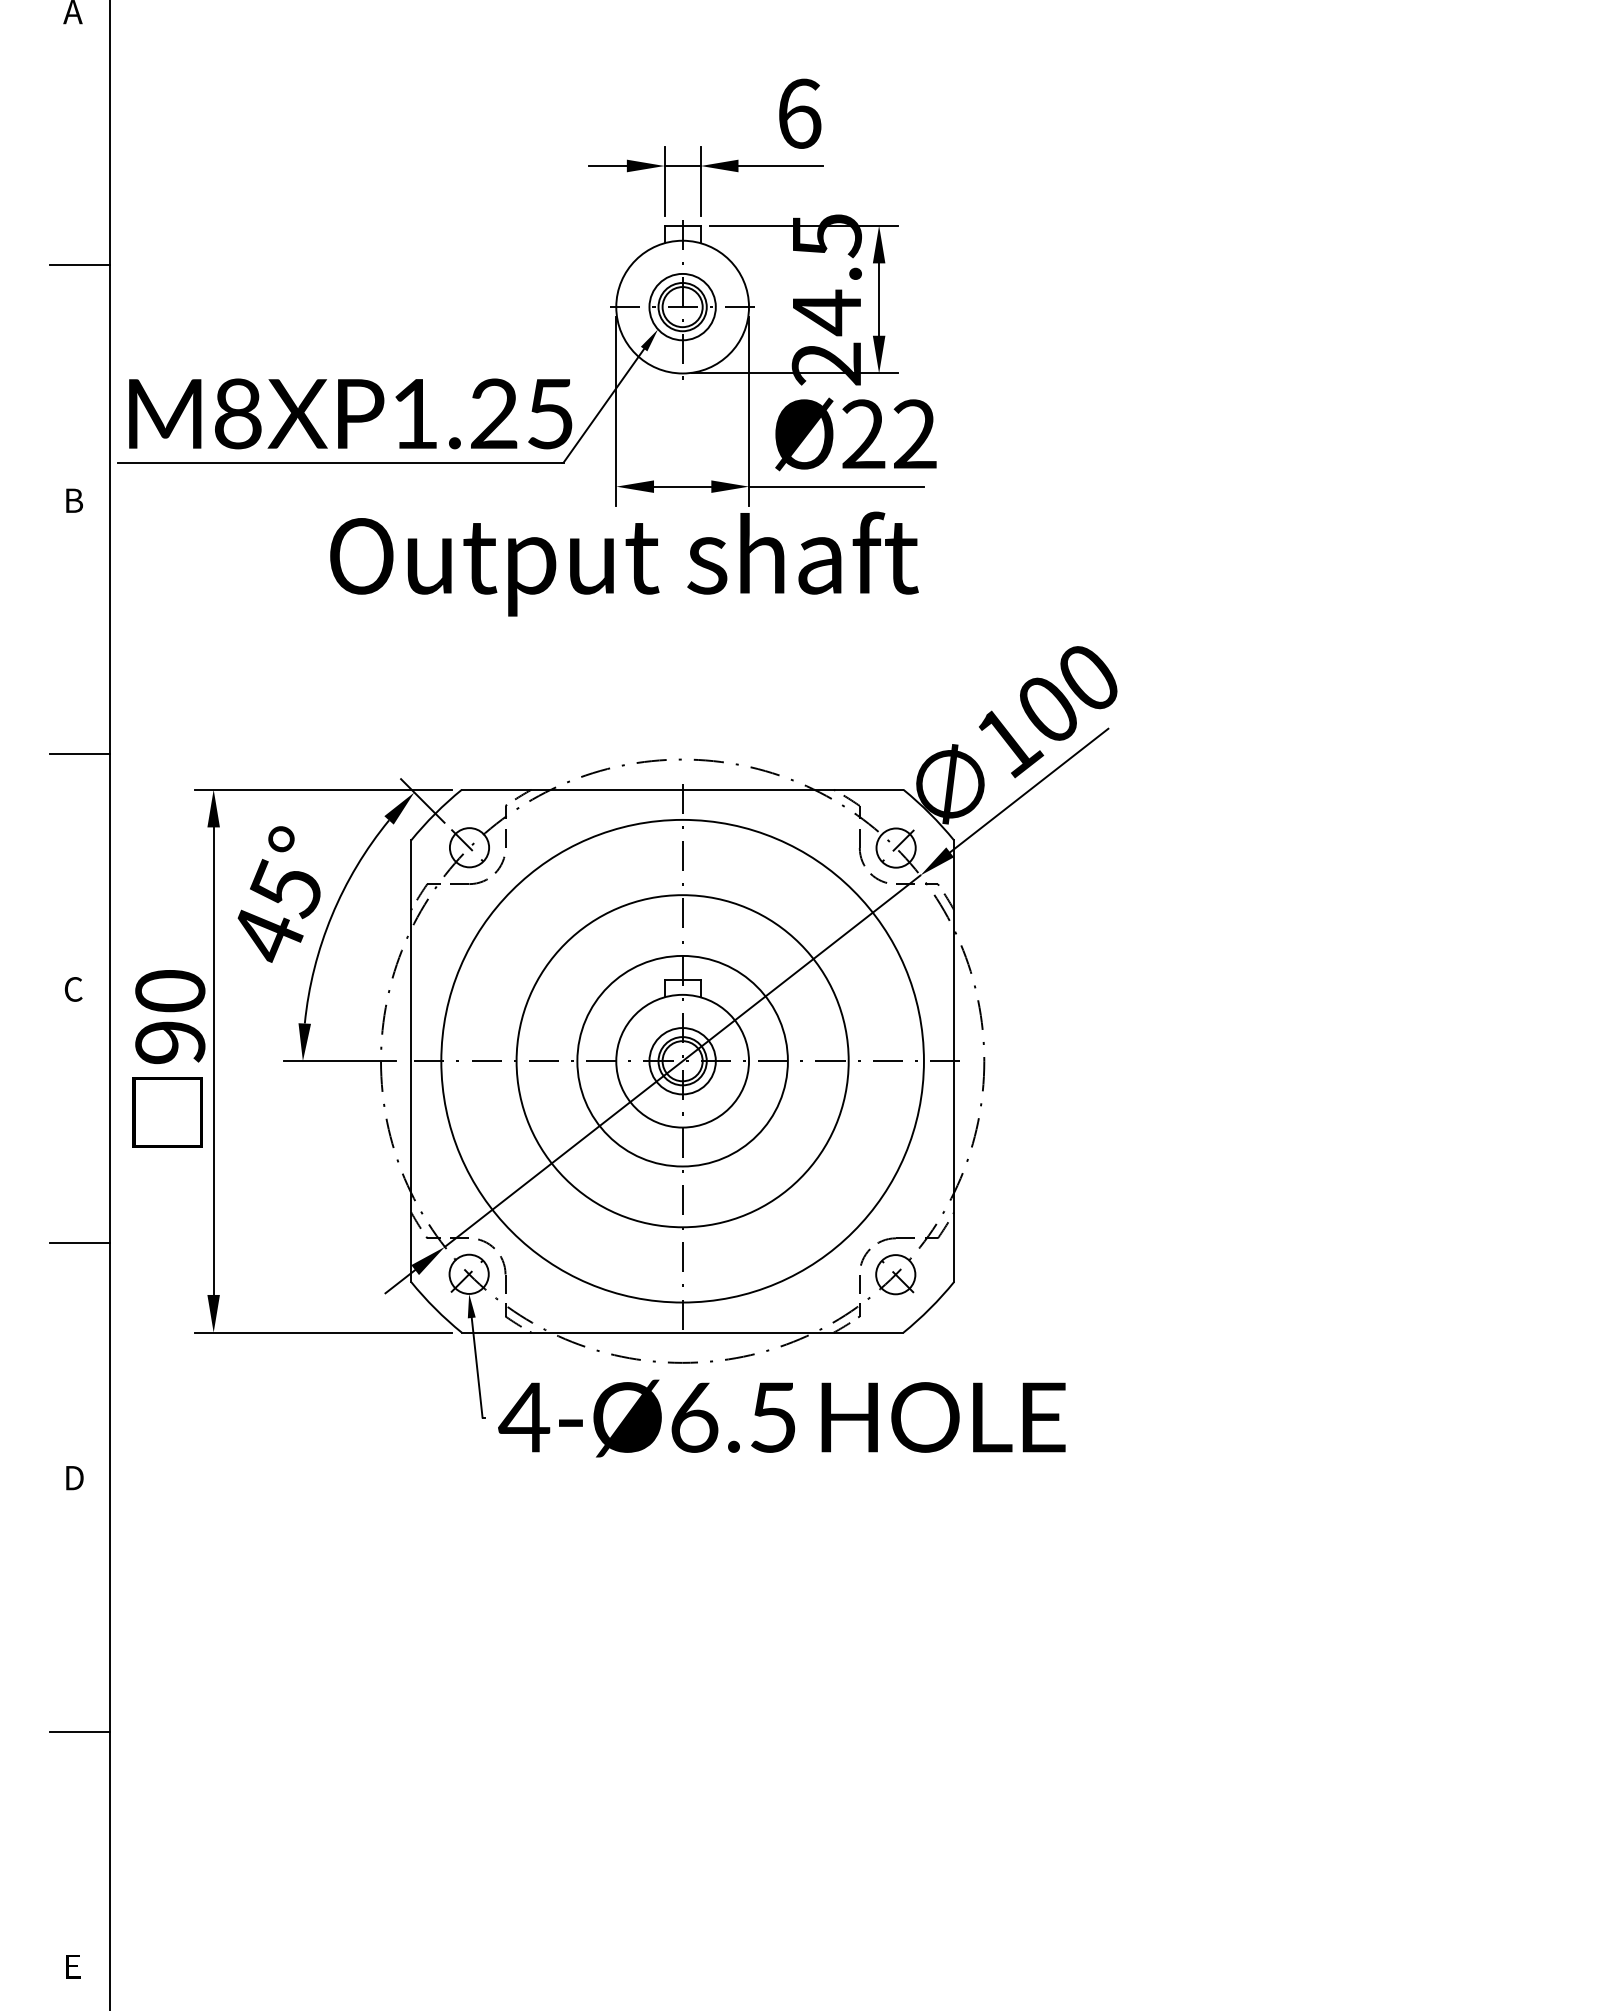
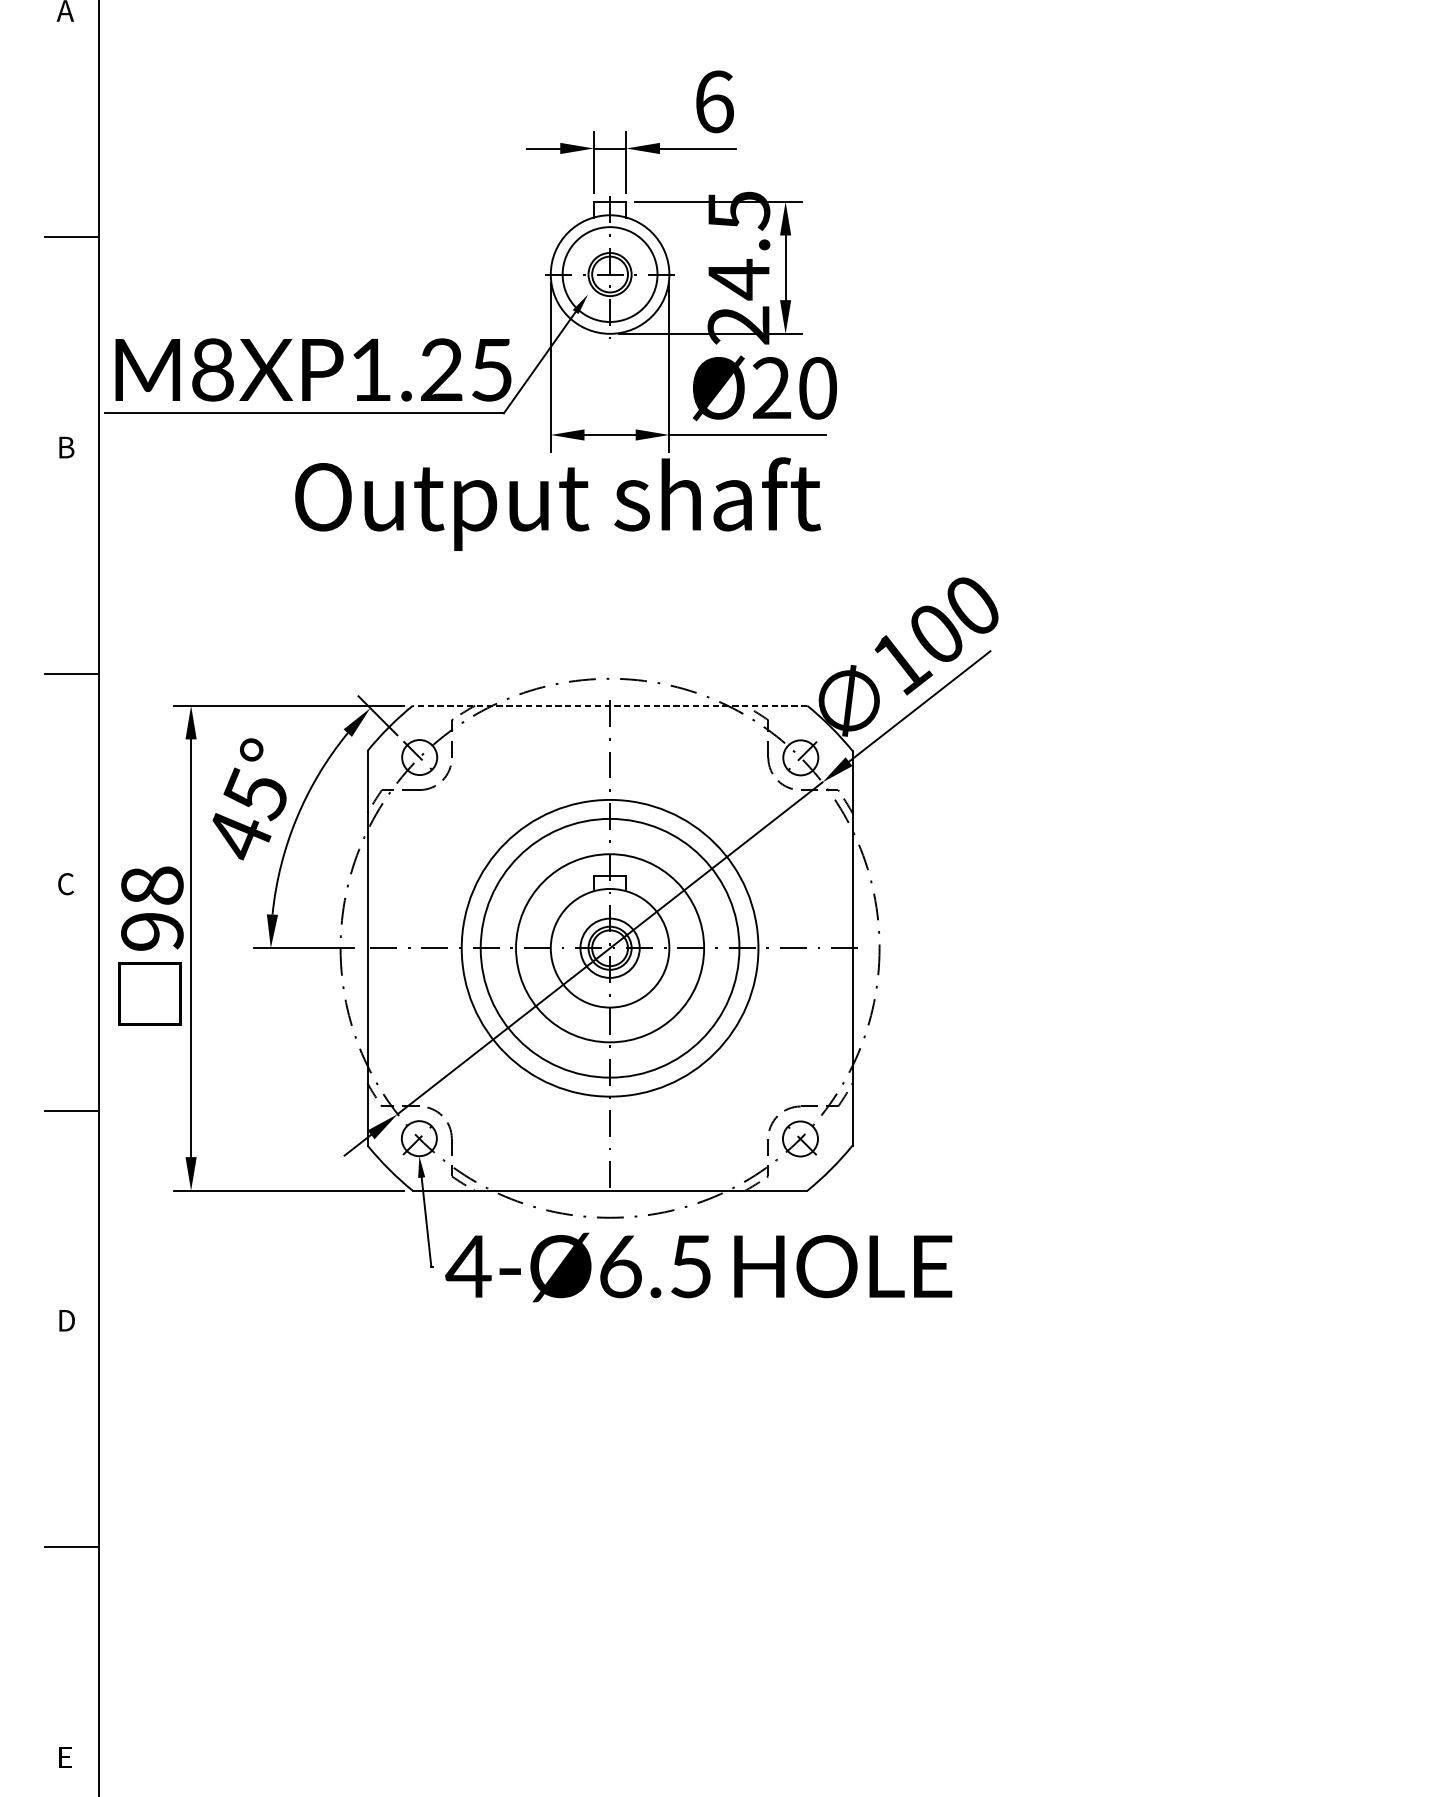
circle: (682, 306) -> (609, 274), size x1.6
text: (914, 434) -> (817, 388), Ø22 -> Ø20
line: (682, 789) -> (609, 705), solid -> dashed
text: (170, 990) -> (152, 885), 90 -> 98
circle: (682, 1060) -> (609, 947), size x0.6

